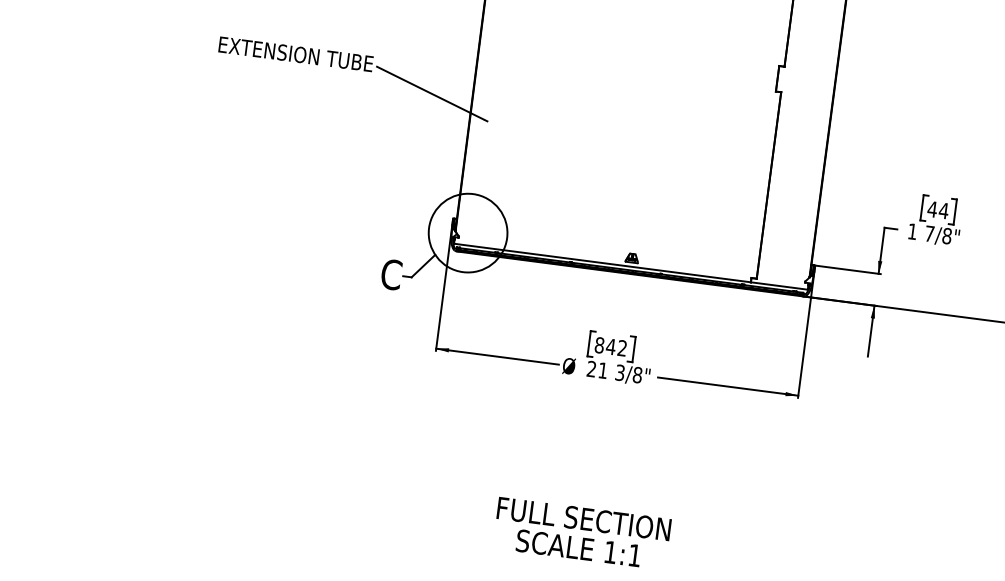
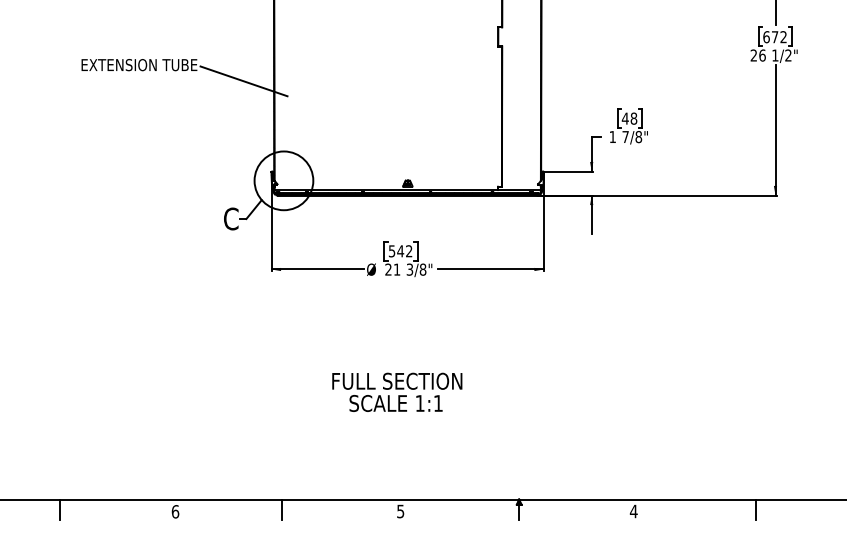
text: (943, 210) -> (633, 118), 44 -> 48
text: (598, 345) -> (391, 251), 842 -> 542

